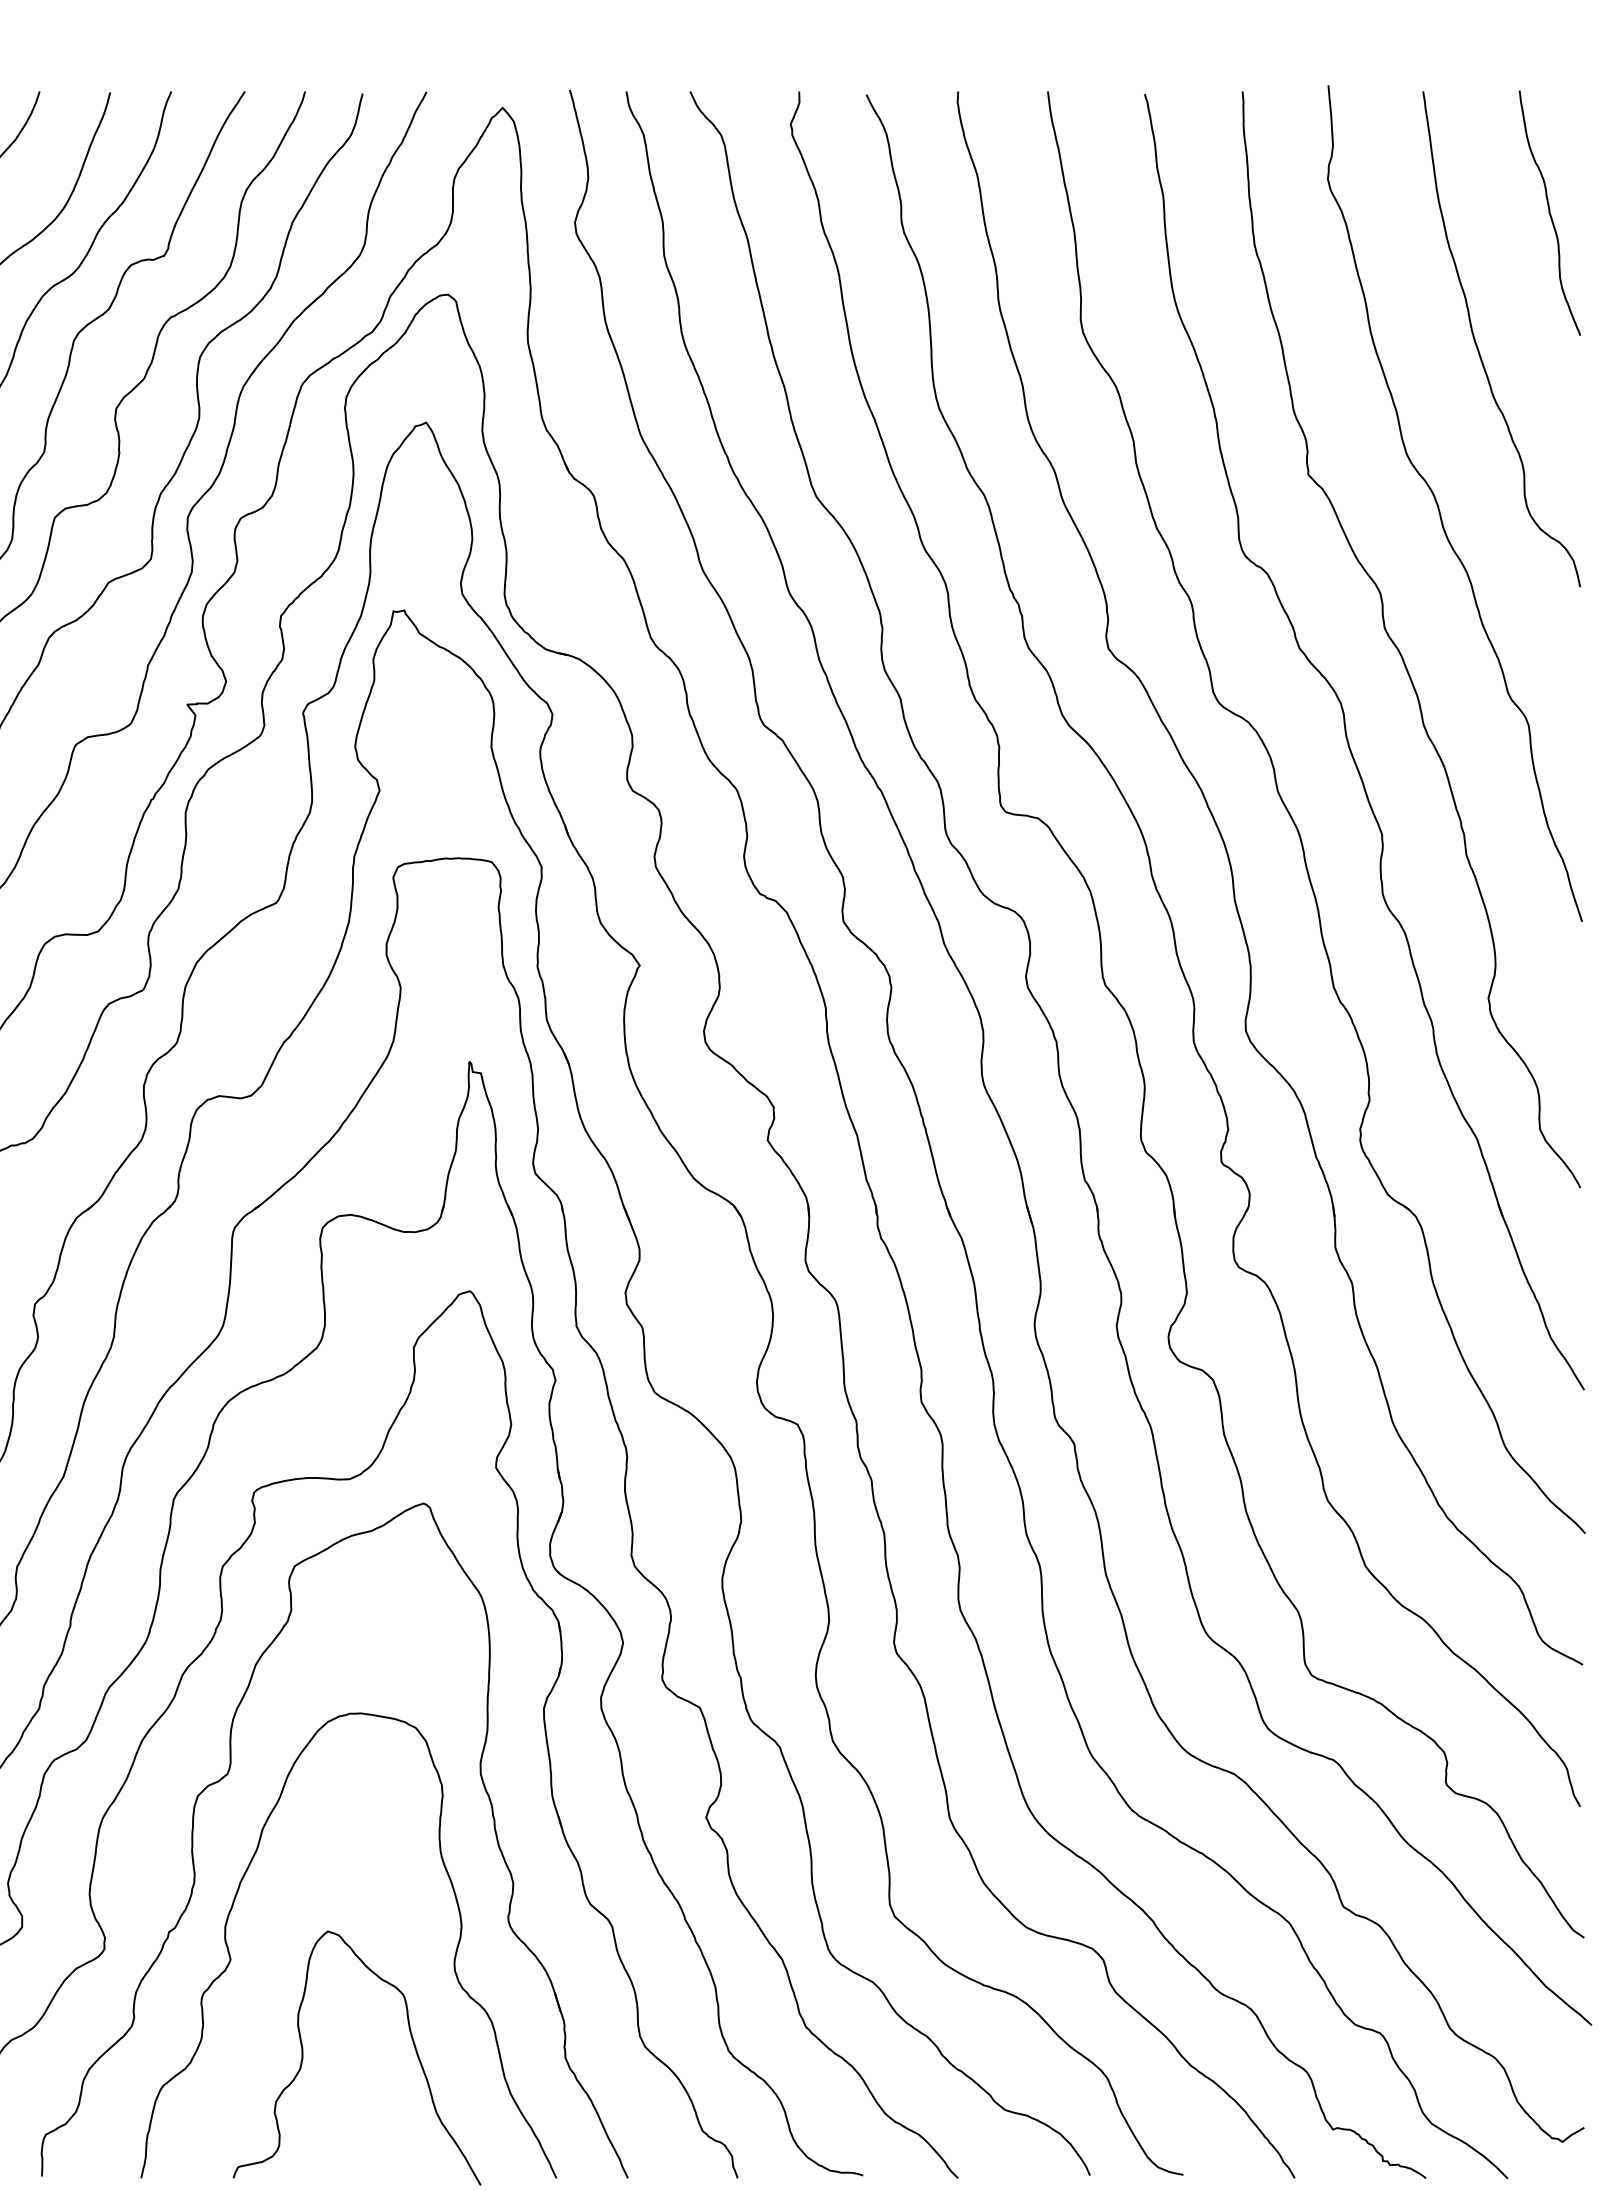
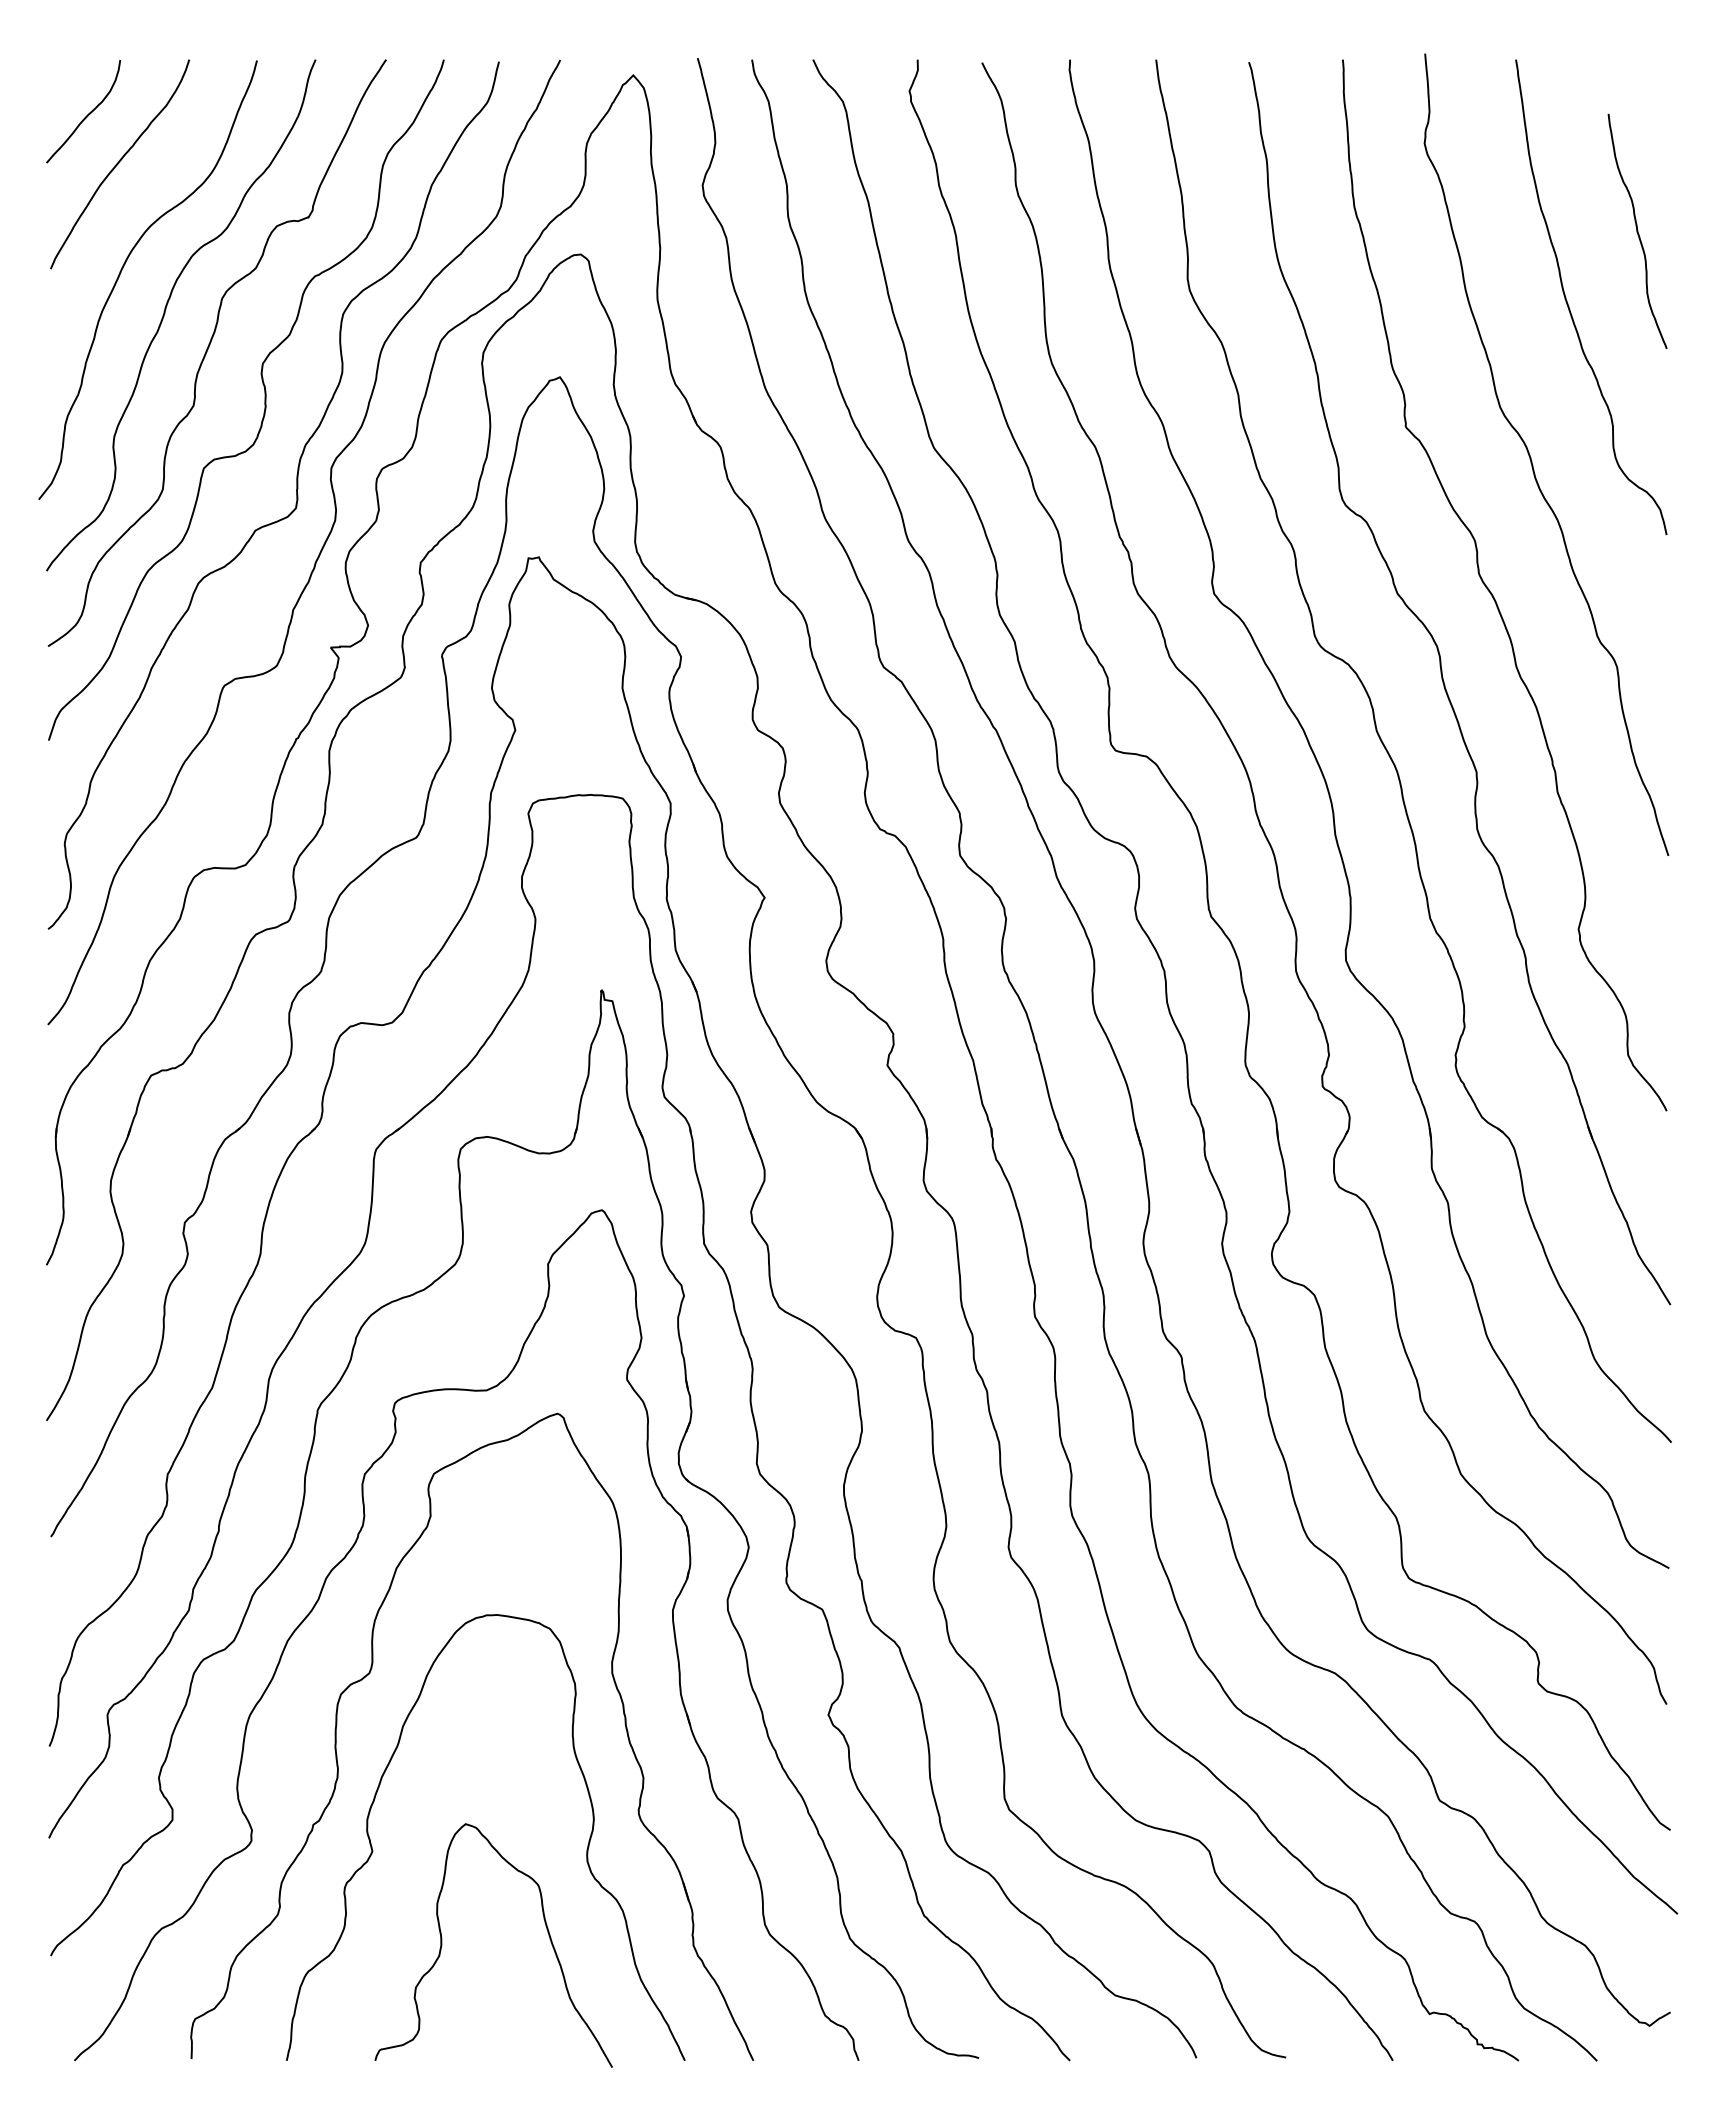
curve: (1549, 212) -> (1637, 230), moved

